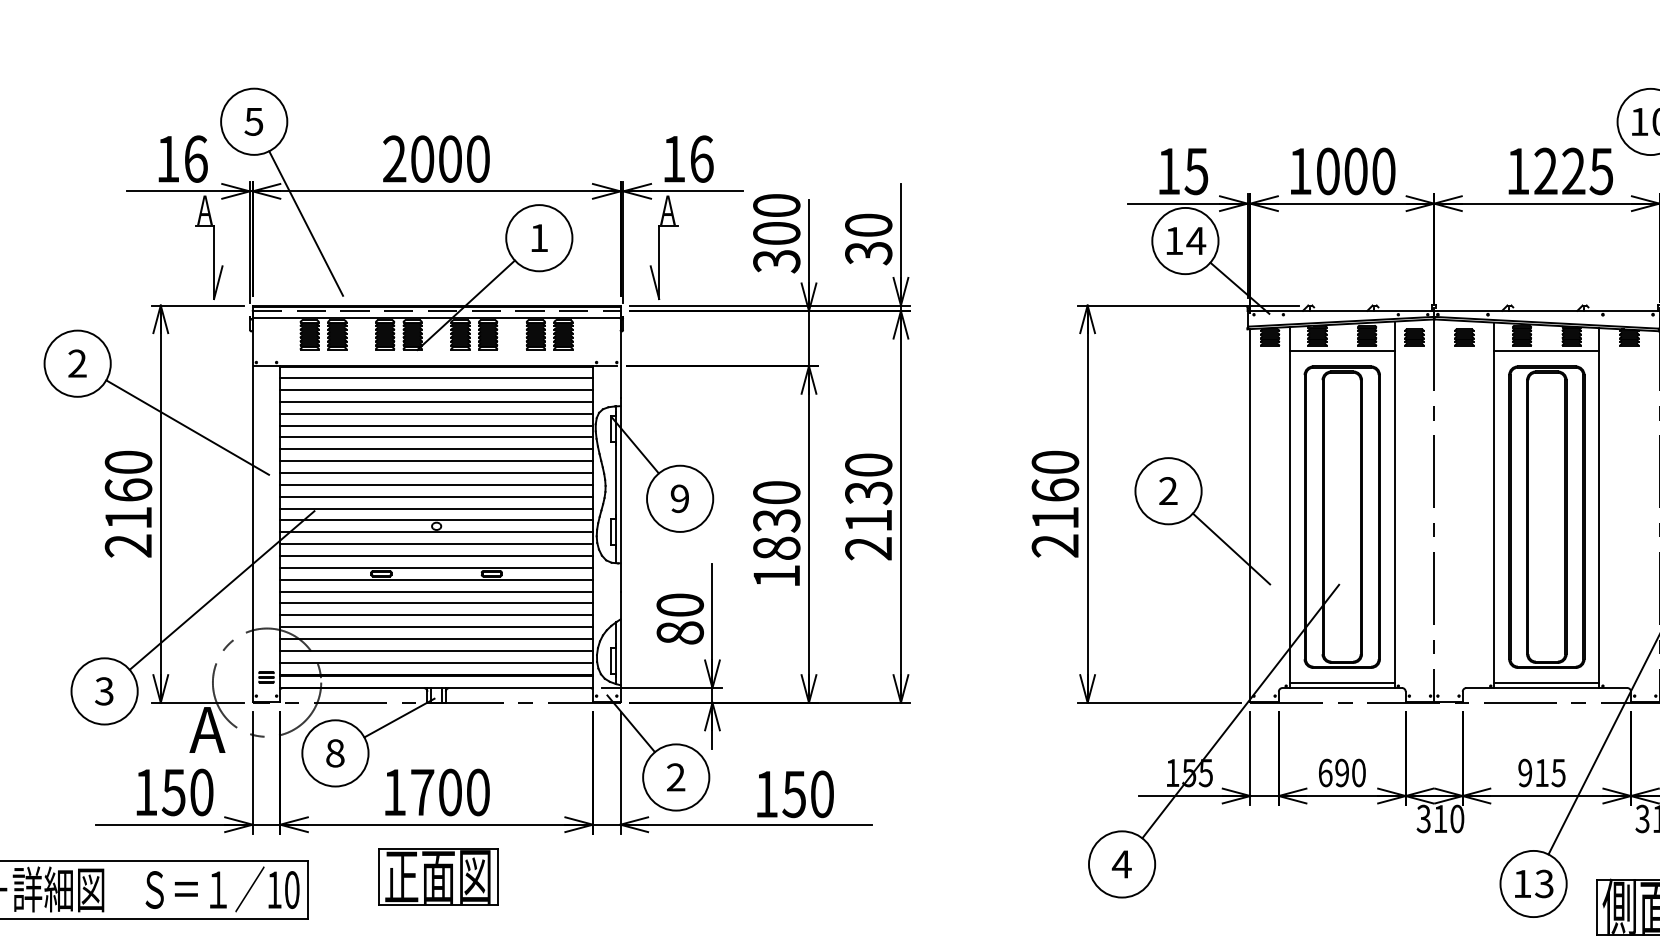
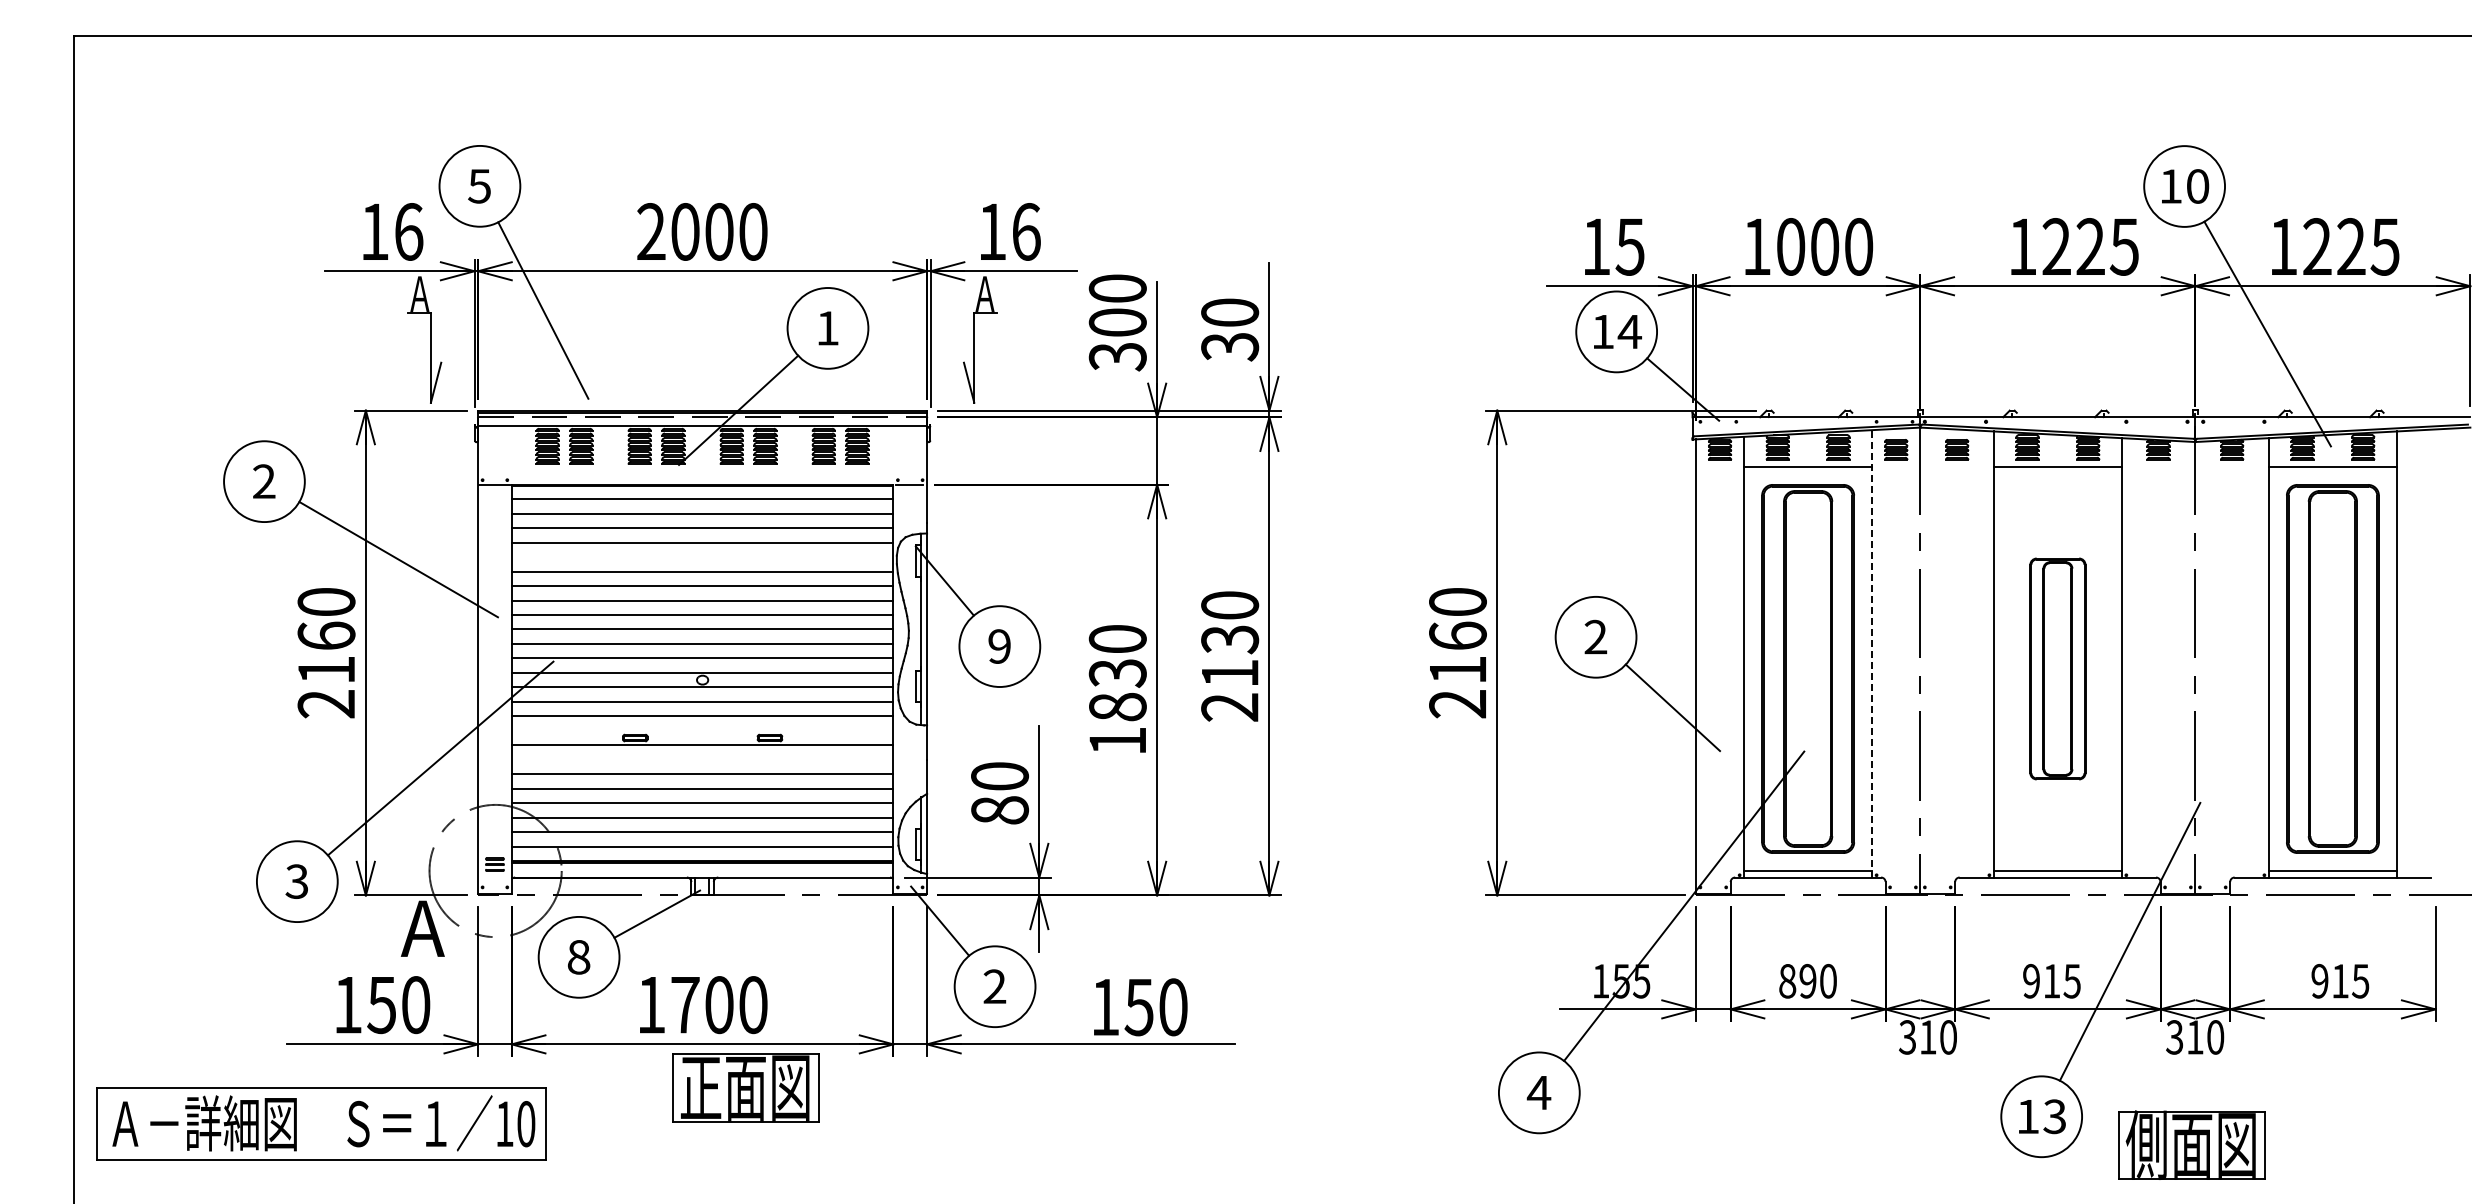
line: (436, 425) -> (702, 557), removed
line: (1395, 504) -> (1872, 653), solid -> dashed
part: (1546, 516) -> (2057, 668), size x0.6
line: (436, 567) -> (702, 730), removed
line: (436, 591) -> (702, 759), removed
text: (1325, 772) -> (1787, 980), 690 -> 890
part: (438, 876) -> (745, 1087), moved

